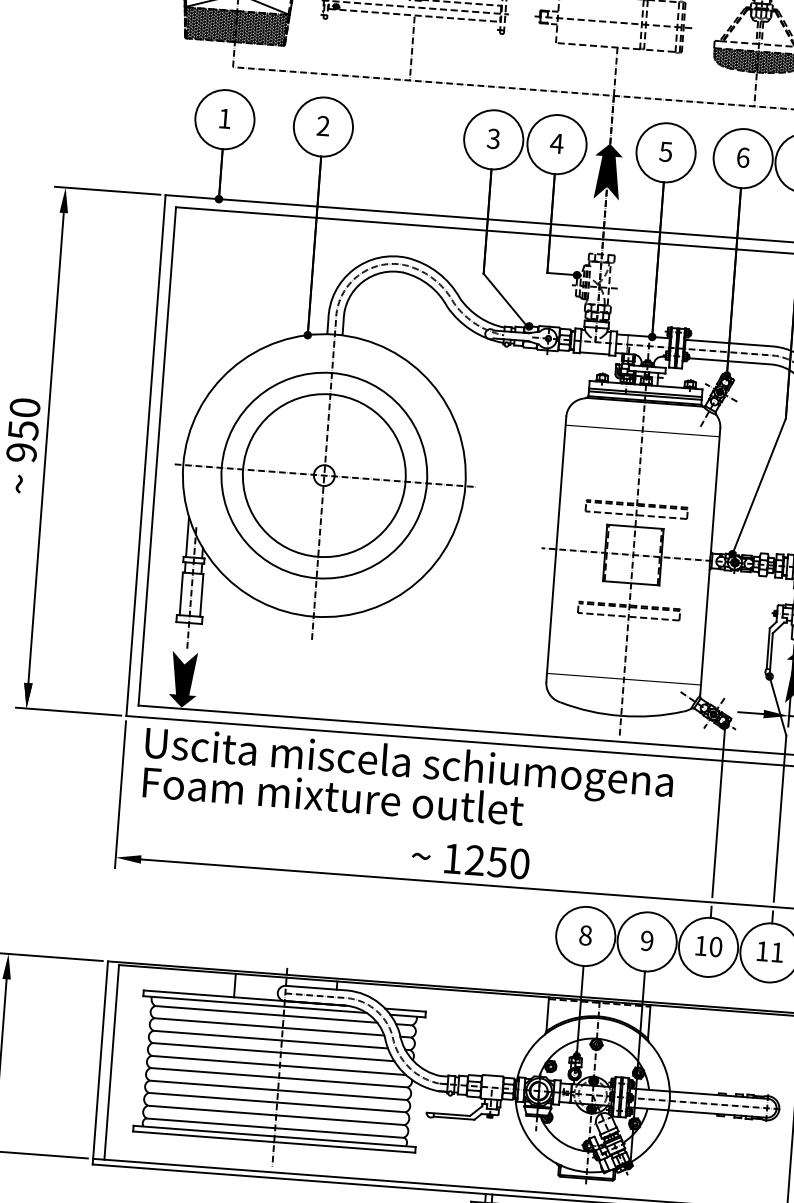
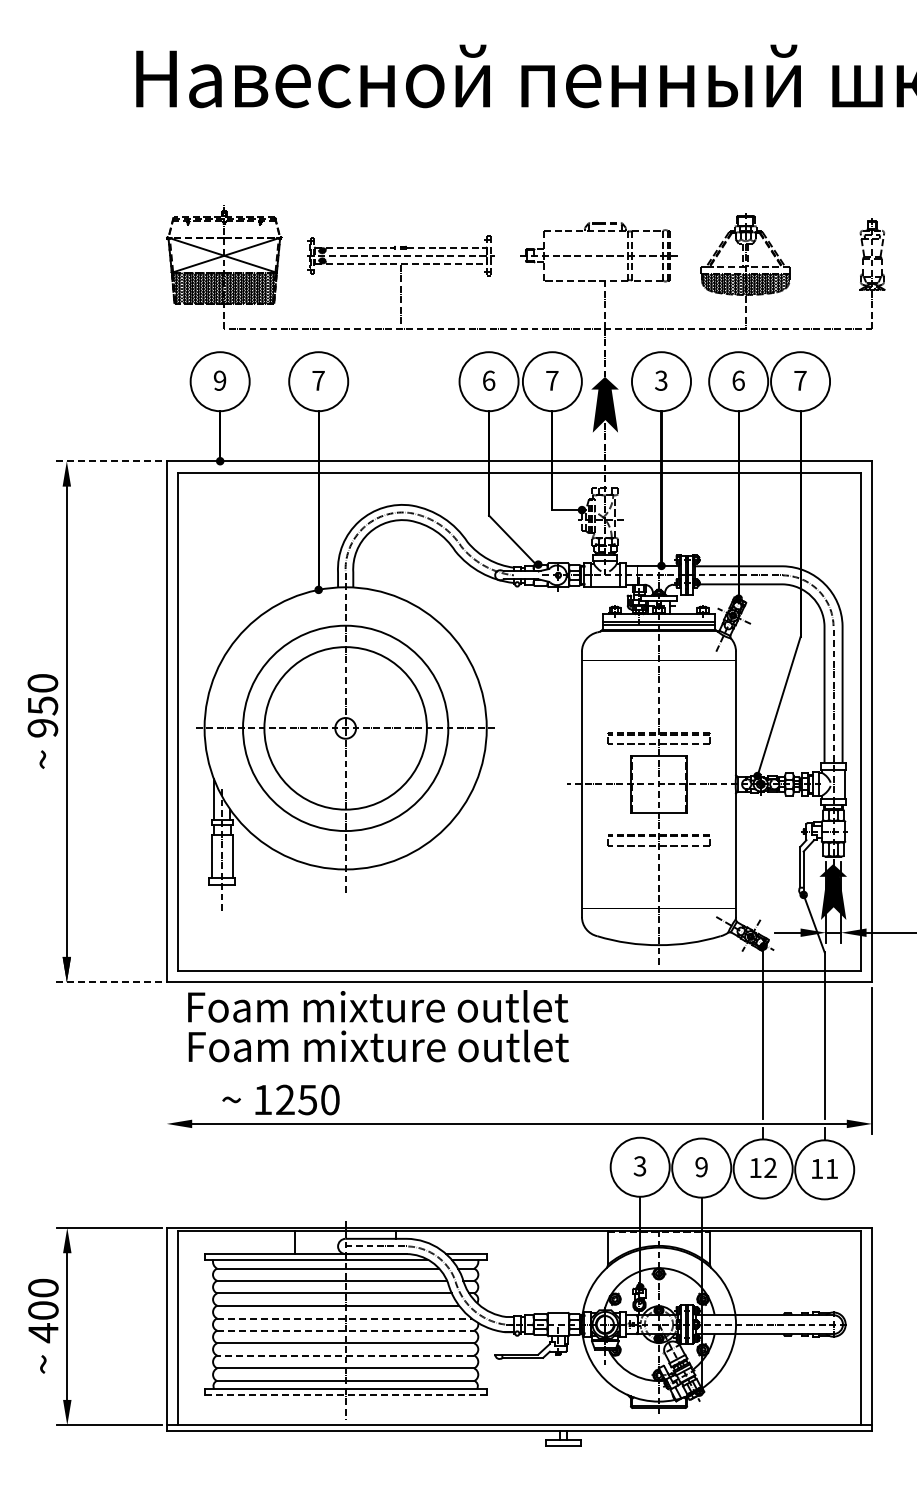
text: (224, 118) -> (219, 380), 1 -> 9
text: (323, 125) -> (318, 380), 2 -> 7
text: (493, 138) -> (488, 380), 3 -> 6
text: (556, 143) -> (551, 380), 4 -> 7
text: (666, 151) -> (661, 380), 5 -> 3
line: (107, 191) -> (108, 461), solid -> dashed
fill: (183, 679) -> (220, 941), removed
line: (68, 711) -> (108, 982), solid -> dashed
text: (408, 766) -> (451, 1011), Uscita miscela schiumogena -> Foam mixture outlet
line: (120, 794) -> (166, 1060), removed
text: (470, 859) -> (280, 1099), moved
text: (585, 935) -> (639, 1166), 8 -> 3
text: (715, 947) -> (770, 1168), 10 -> 12
line: (279, 1065) -> (345, 1318), solid -> dashed
line: (279, 1077) -> (346, 1330), solid -> dashed
line: (277, 1102) -> (345, 1355), solid -> dashed
line: (275, 1142) -> (346, 1395), solid -> dashed

